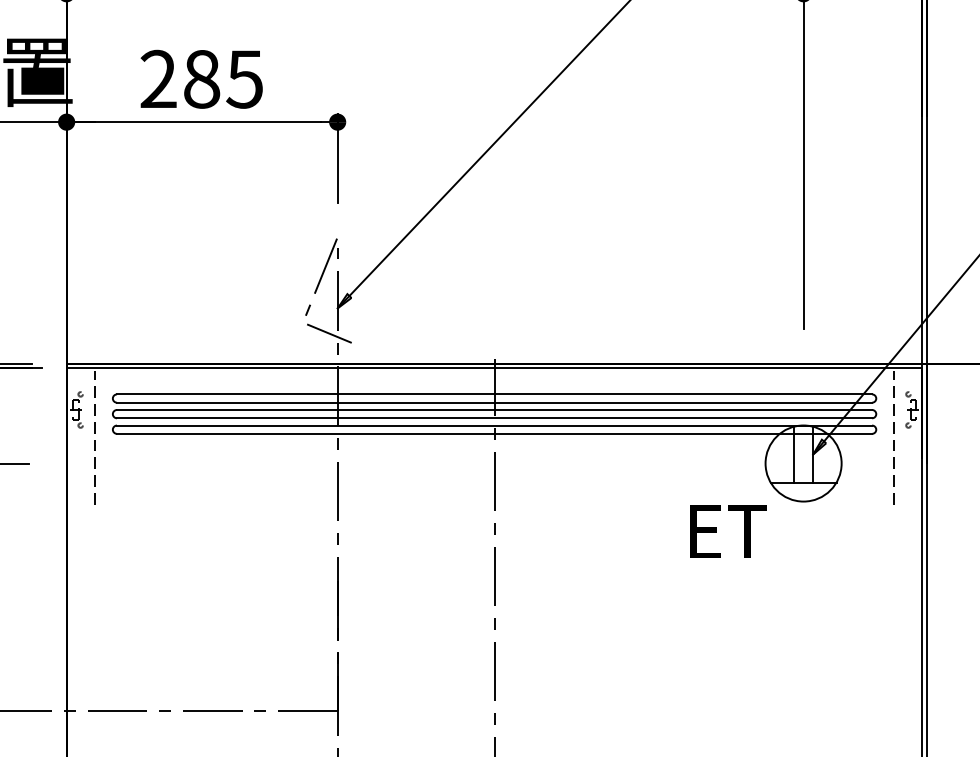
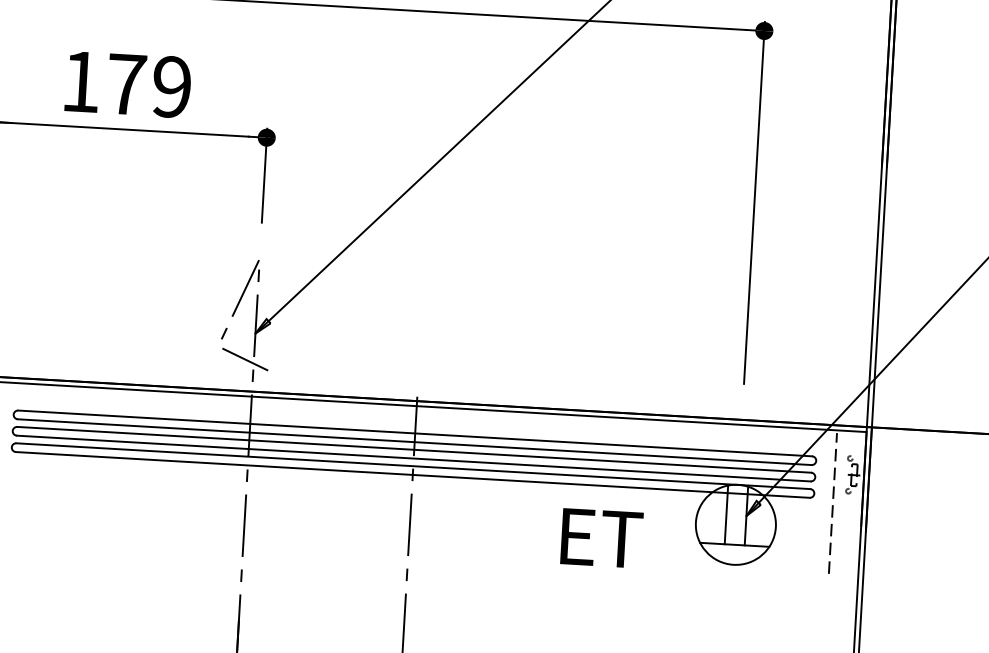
text: (201, 78) -> (126, 83), 285 -> 179
text: (728, 531) -> (602, 538), moved

